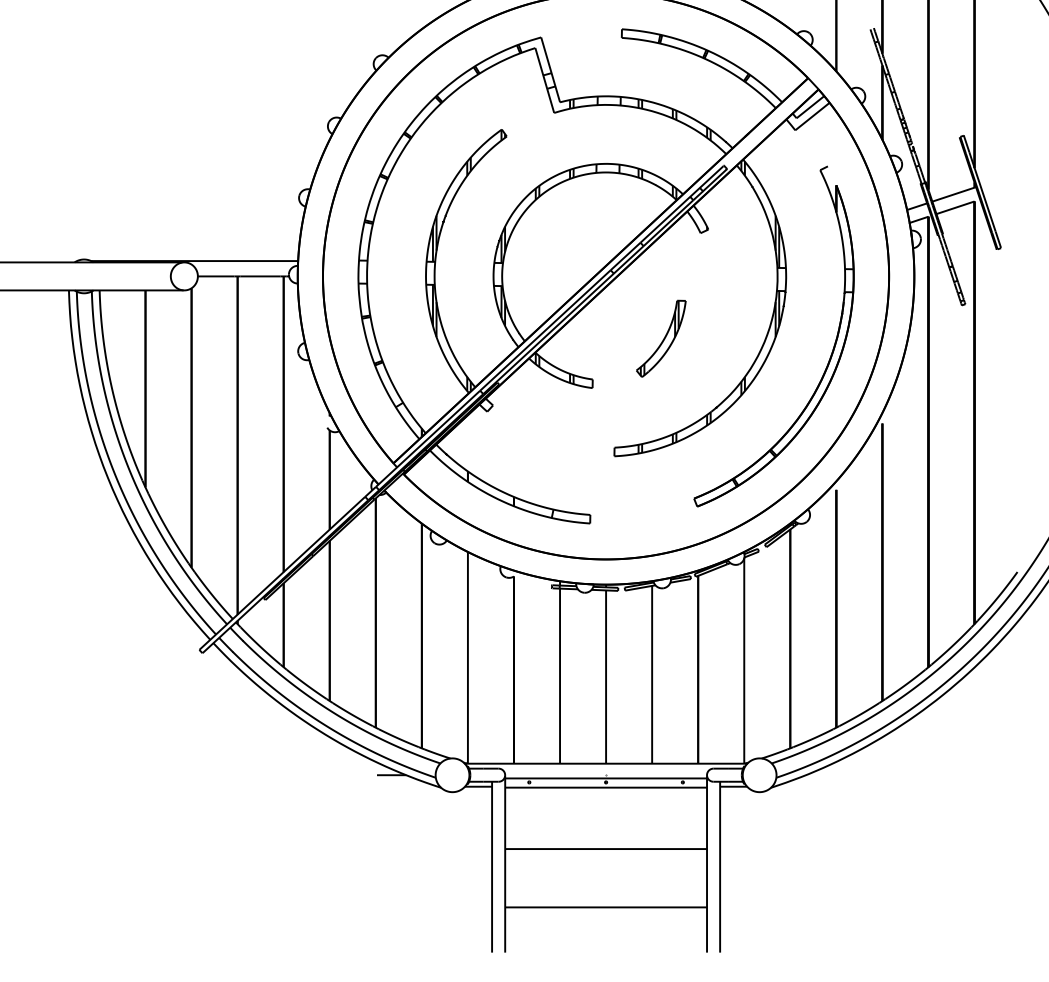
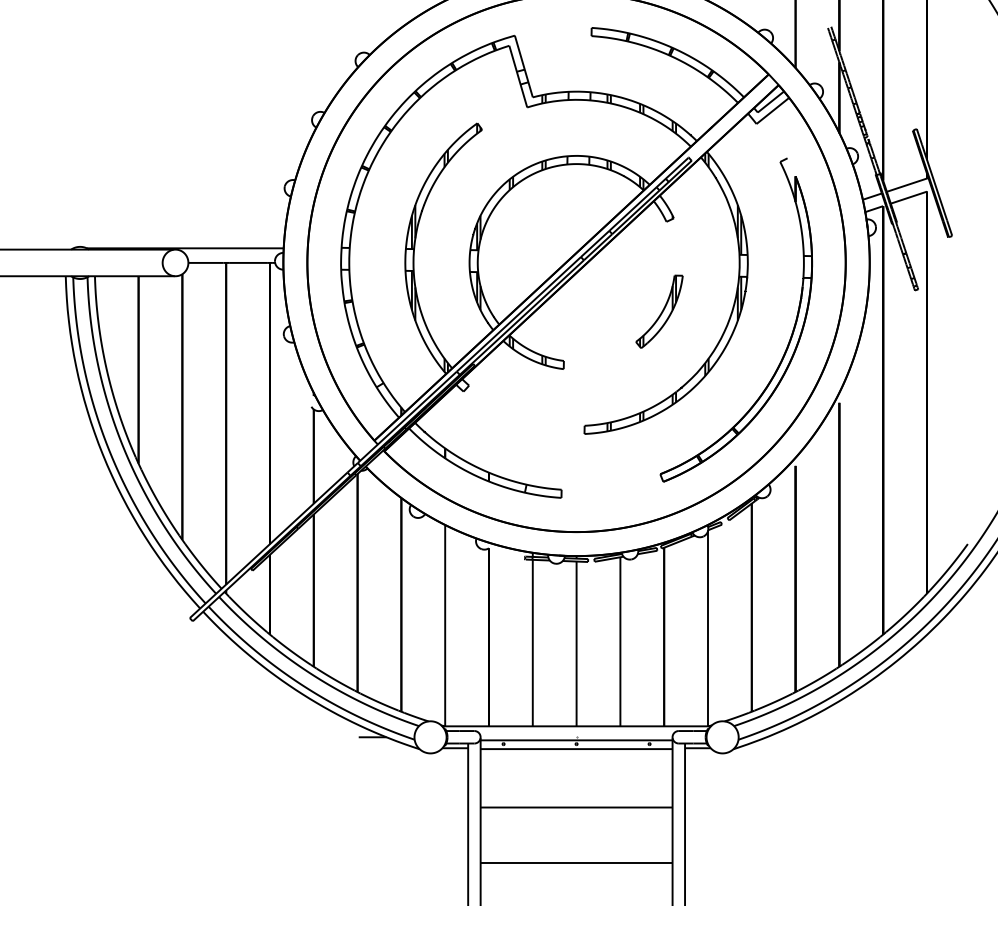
part: (661, 338) -> (659, 311), moved

